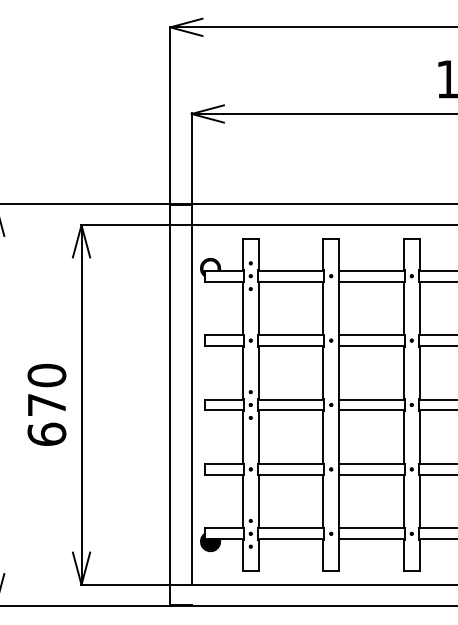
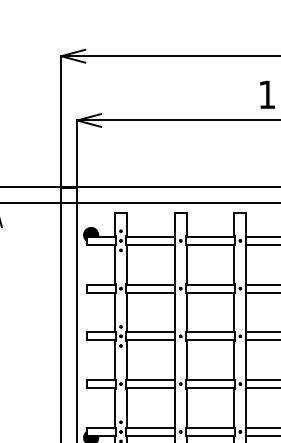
hatch: (210, 267) -> (91, 234), added

